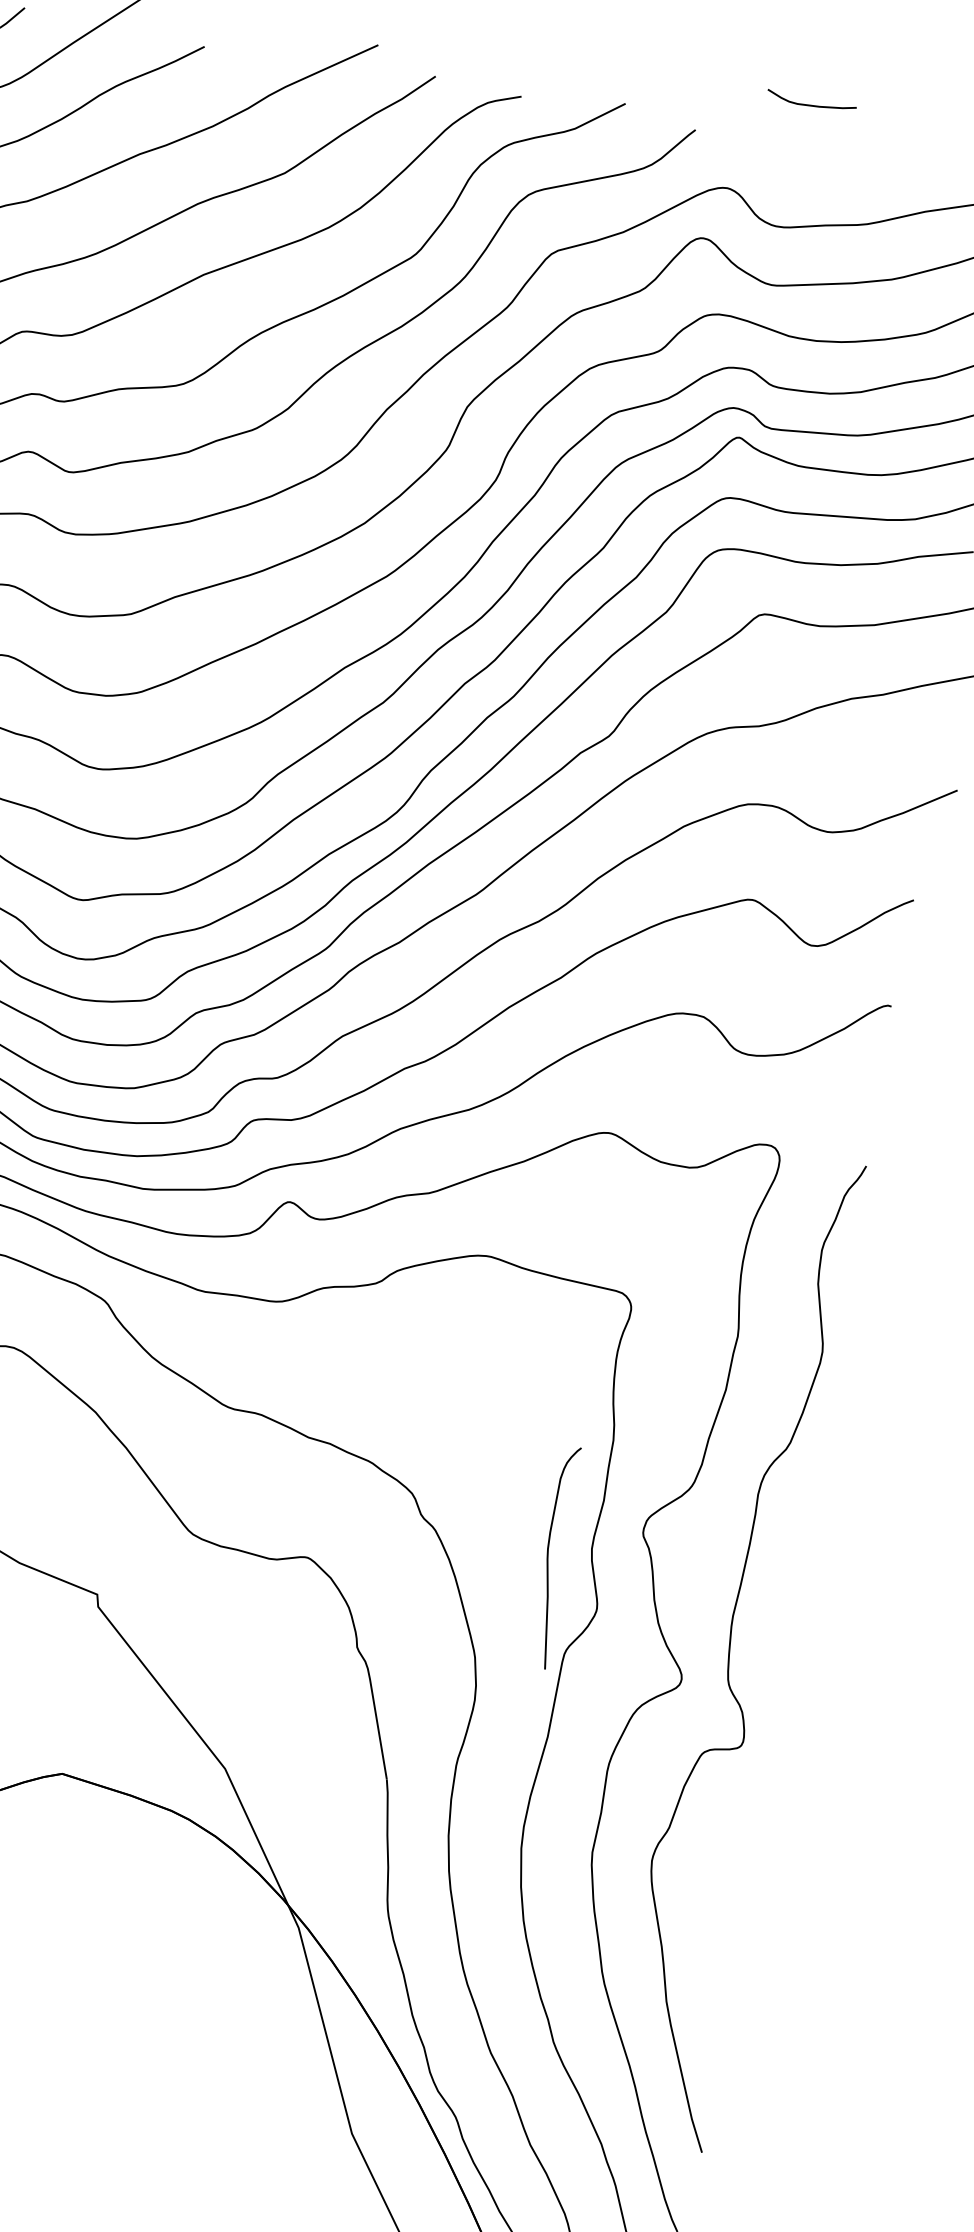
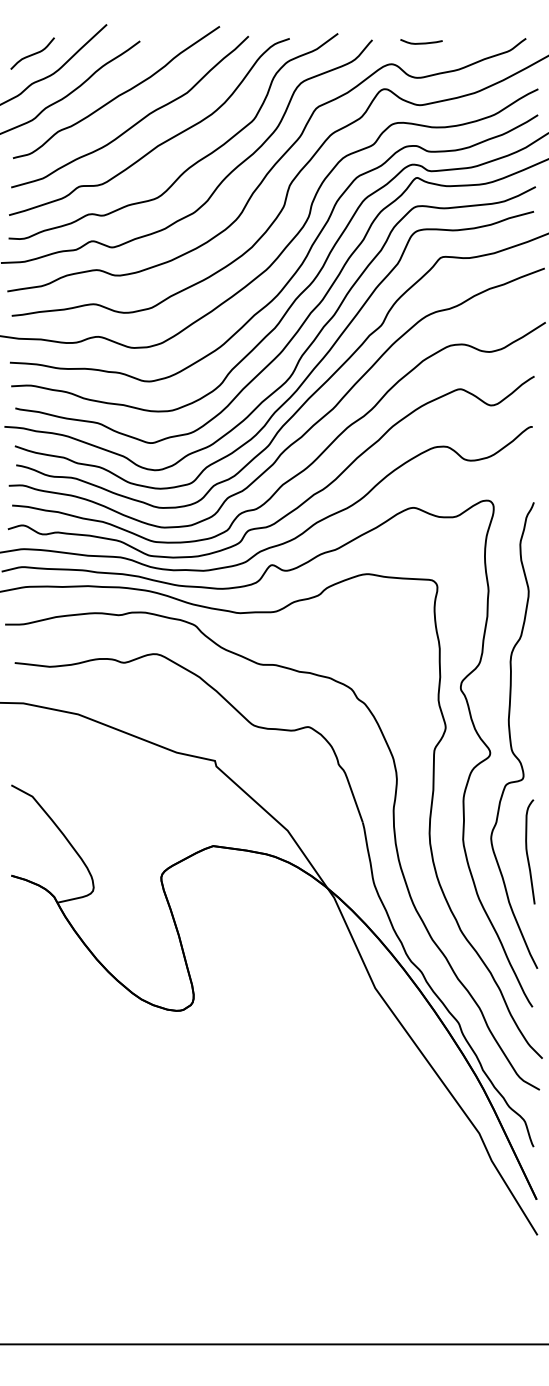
curve: (811, 103) -> (421, 42), moved
curve: (549, 1555) -> (527, 851), moved

